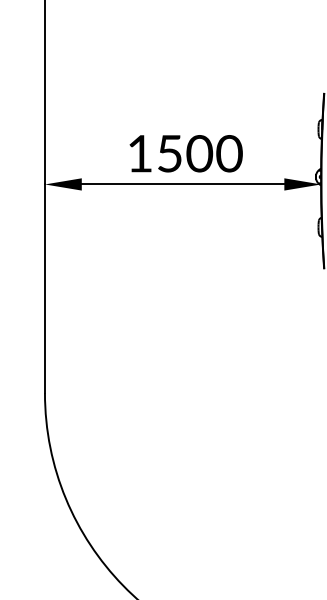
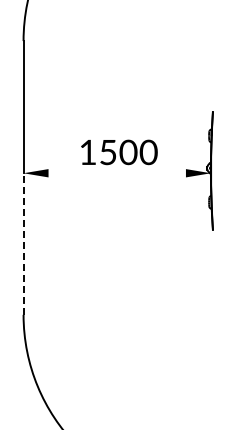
line: (181, 184) -> (116, 173), removed
line: (44, 289) -> (23, 244), solid -> dashed

